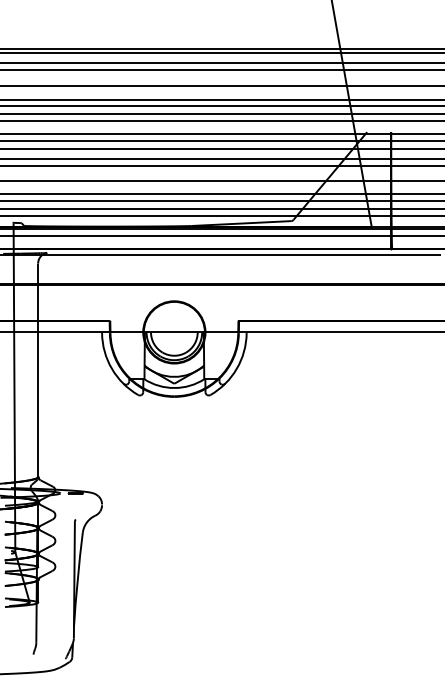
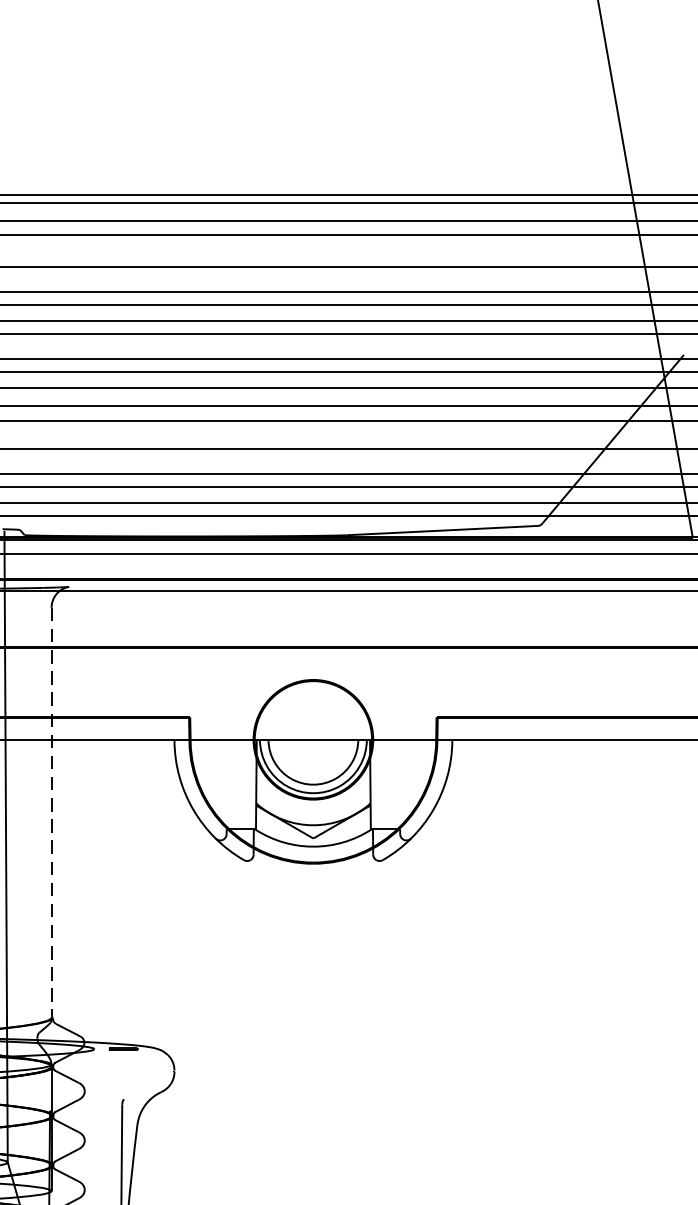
line: (38, 370) -> (52, 812), solid -> dashed

